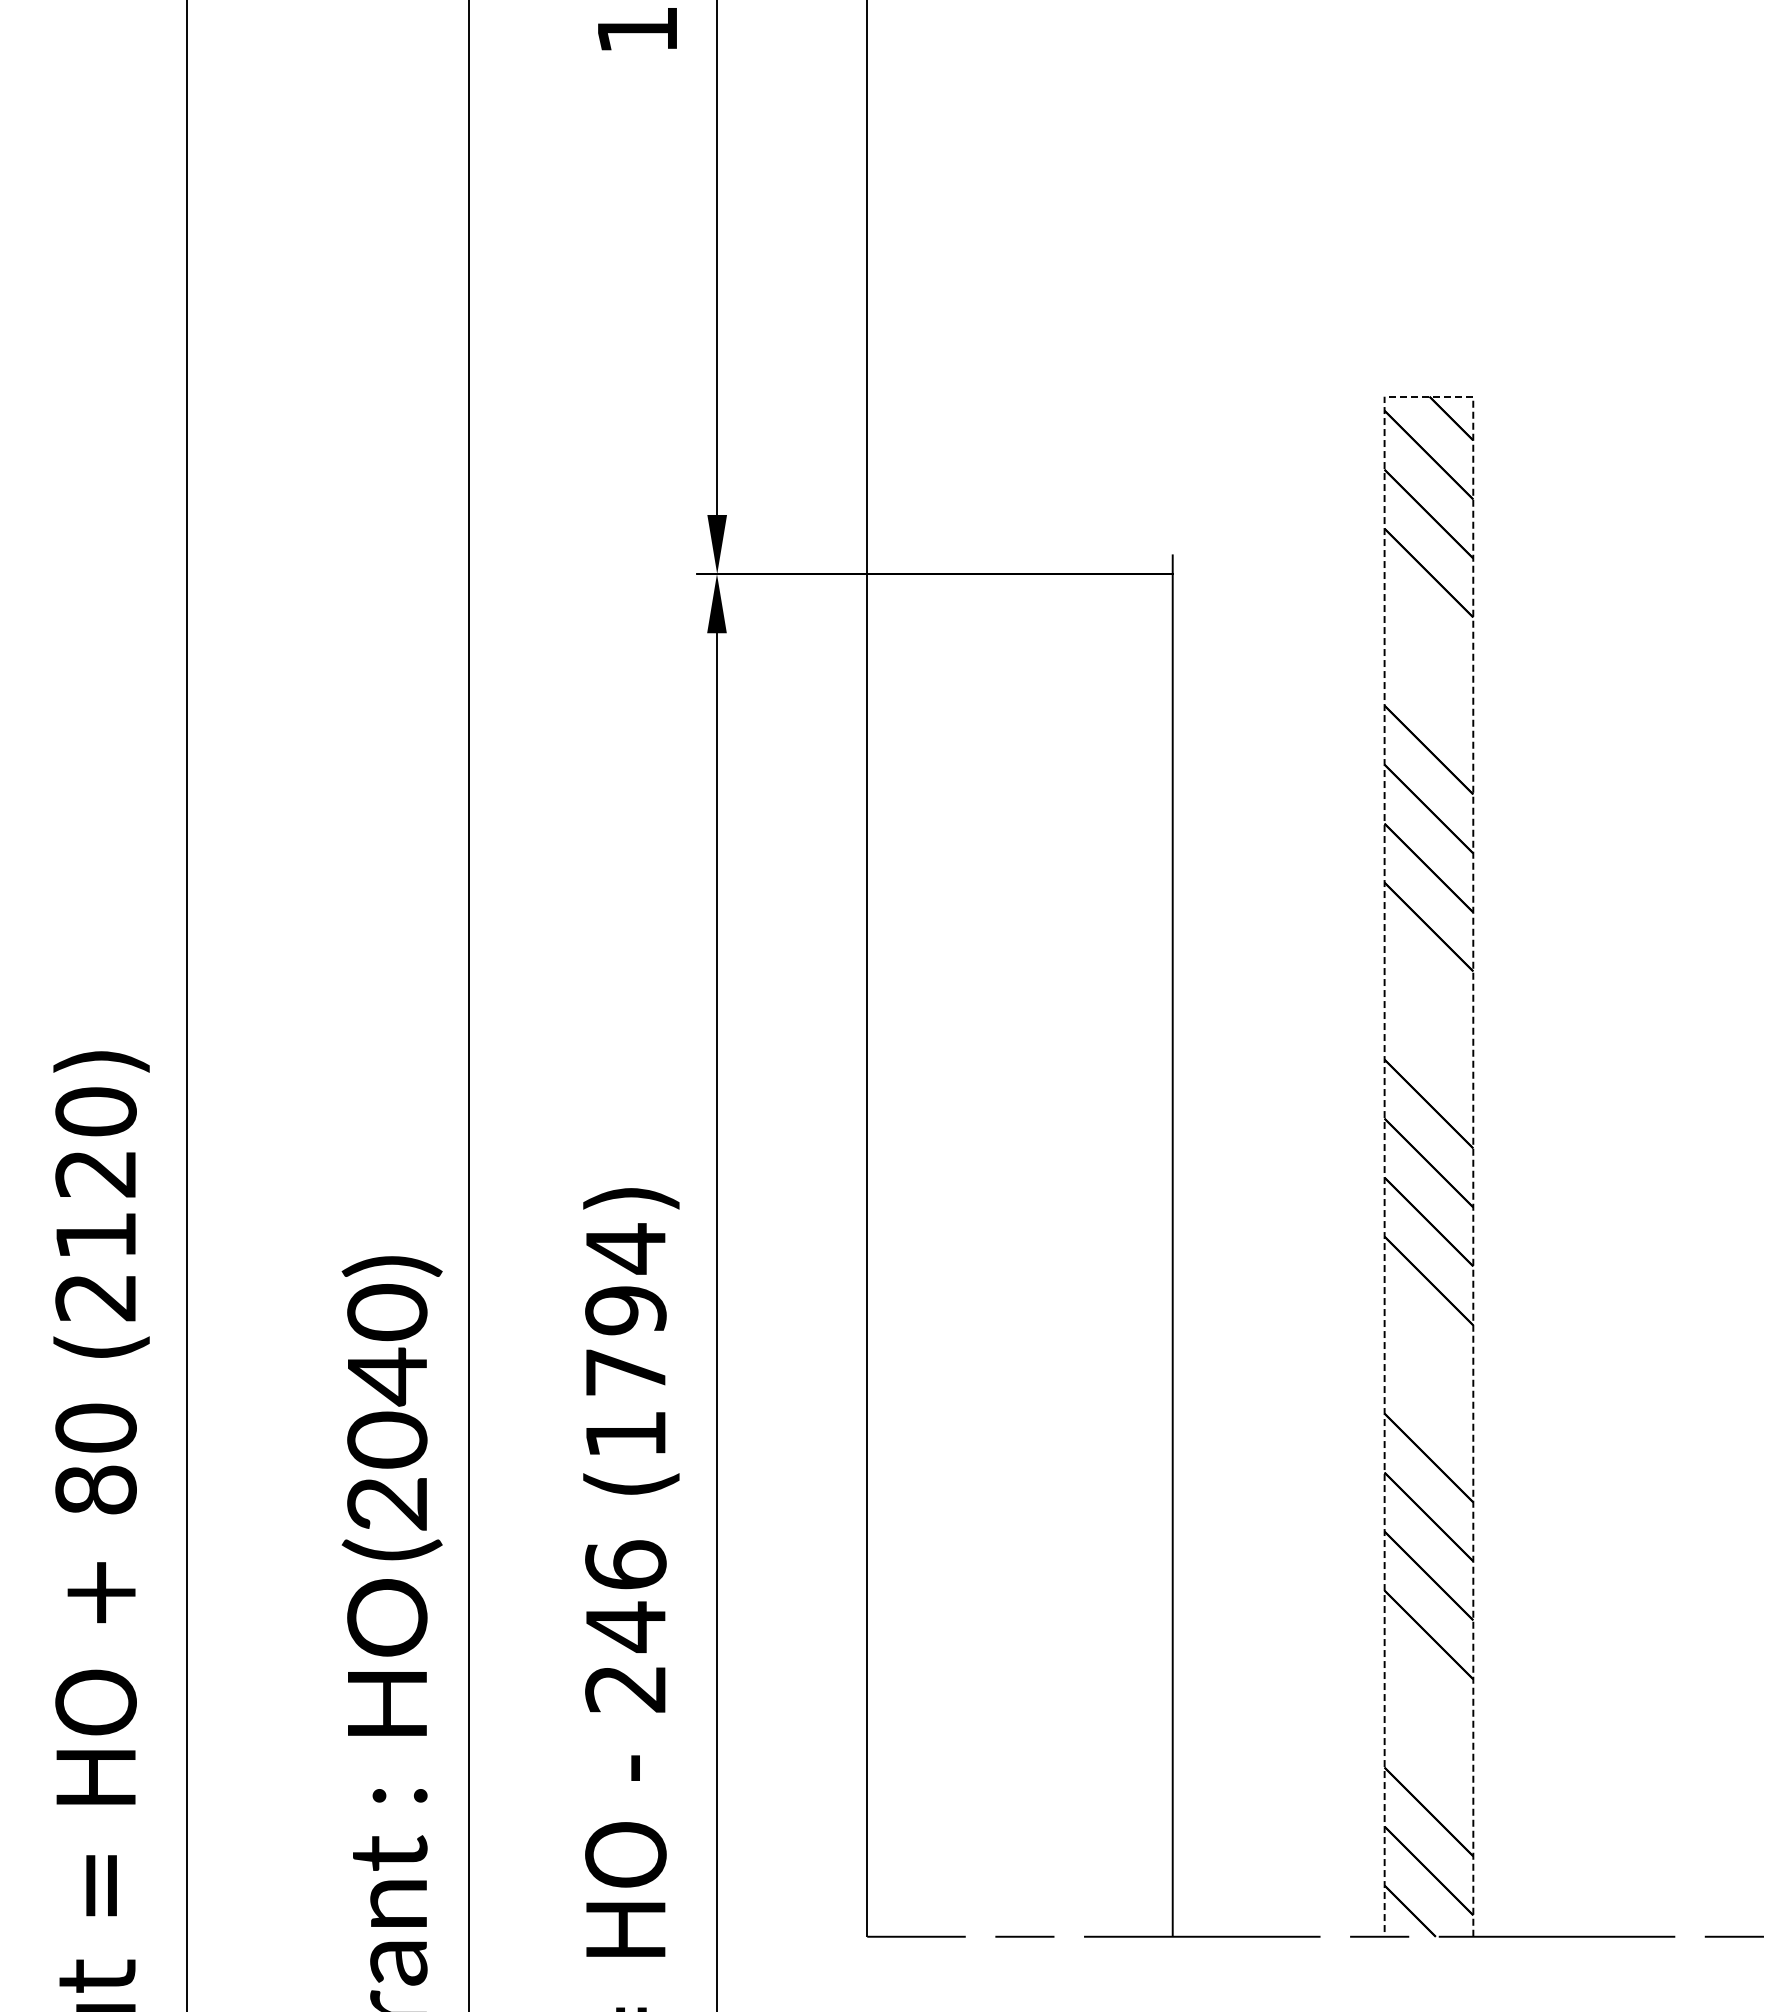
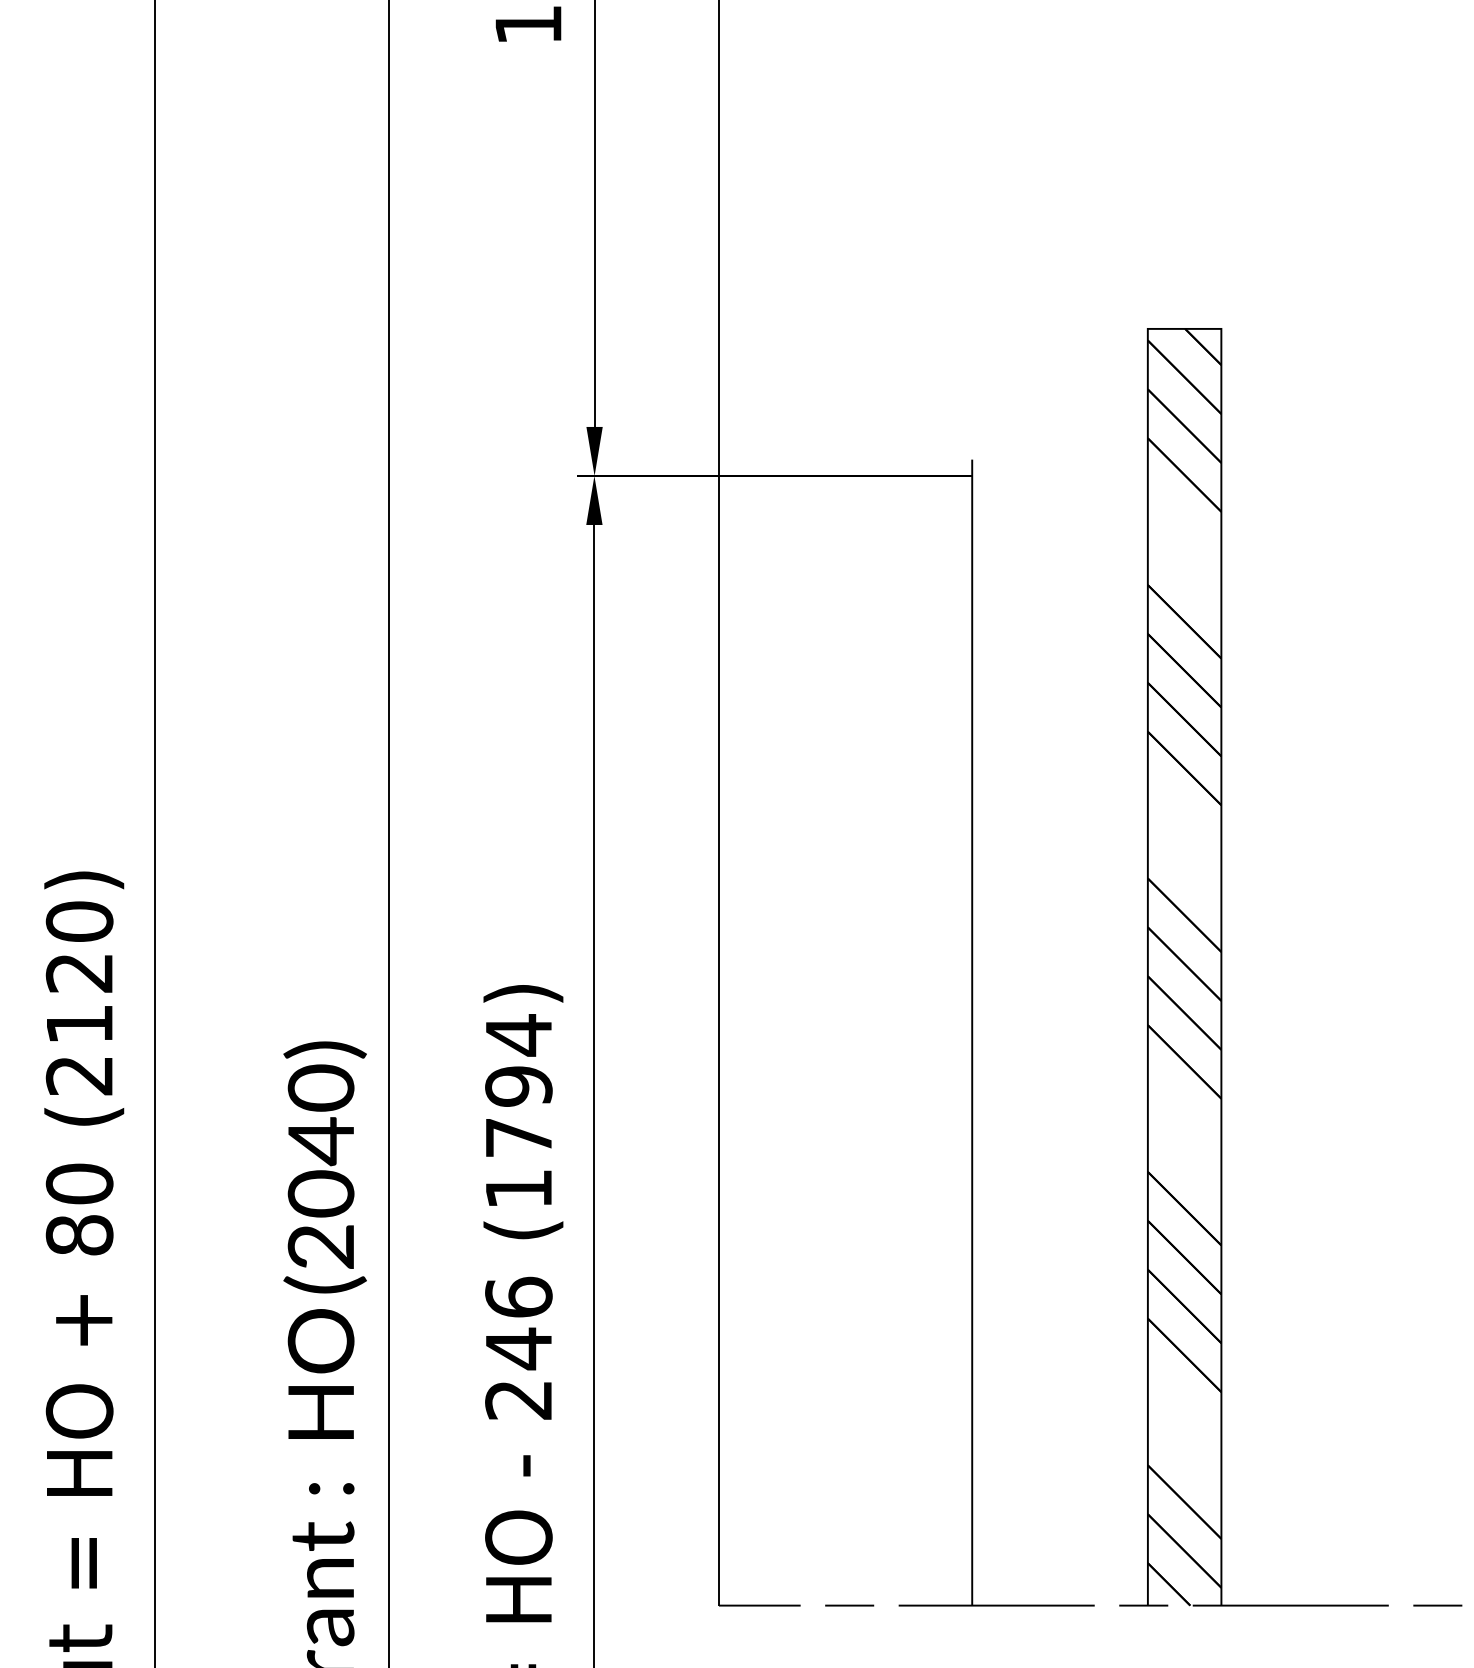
line: (1428, 396) -> (1184, 328), dashed -> solid

